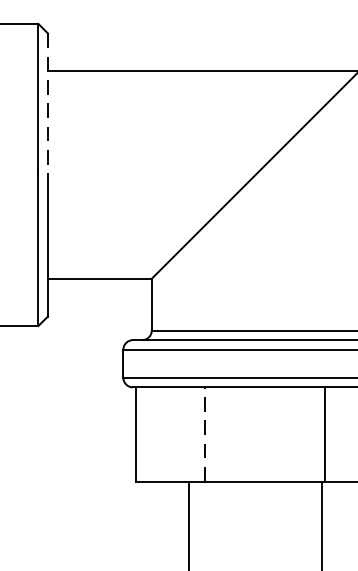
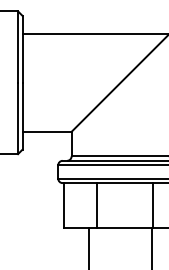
line: (47, 104) -> (22, 49), dashed -> solid
line: (204, 432) -> (96, 204), dashed -> solid

